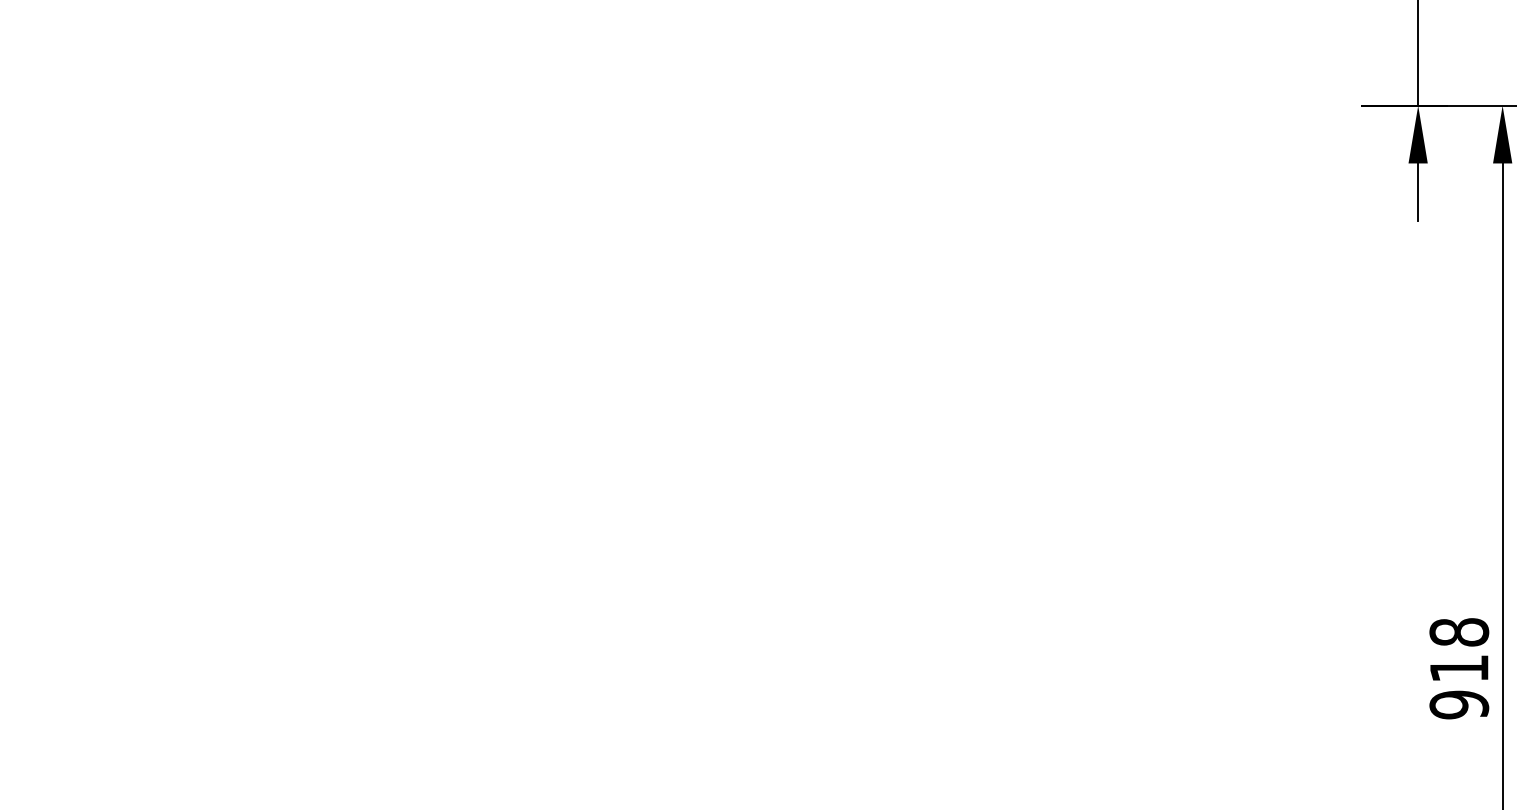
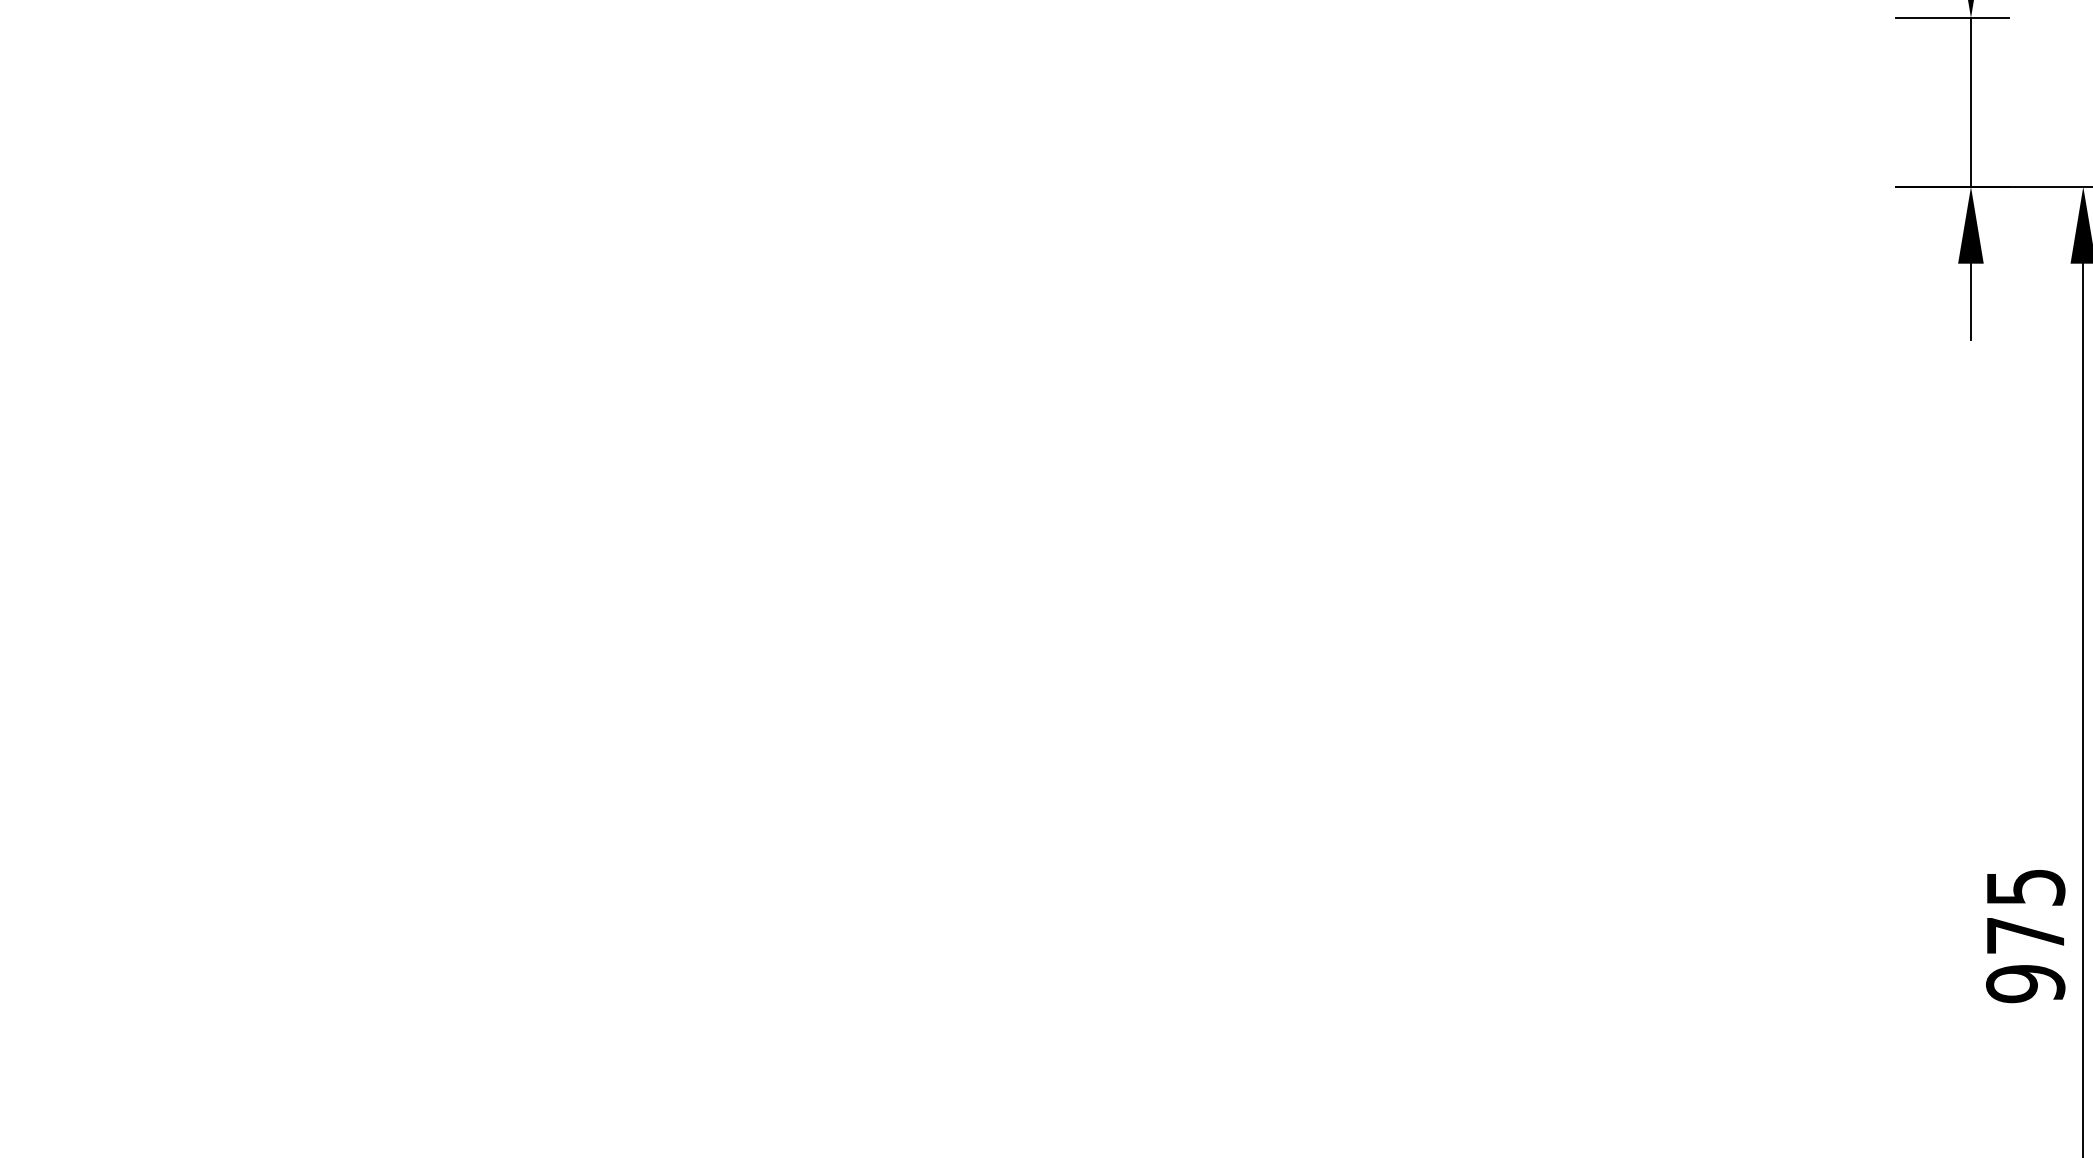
text: (1459, 649) -> (2025, 910), 918 -> 975

